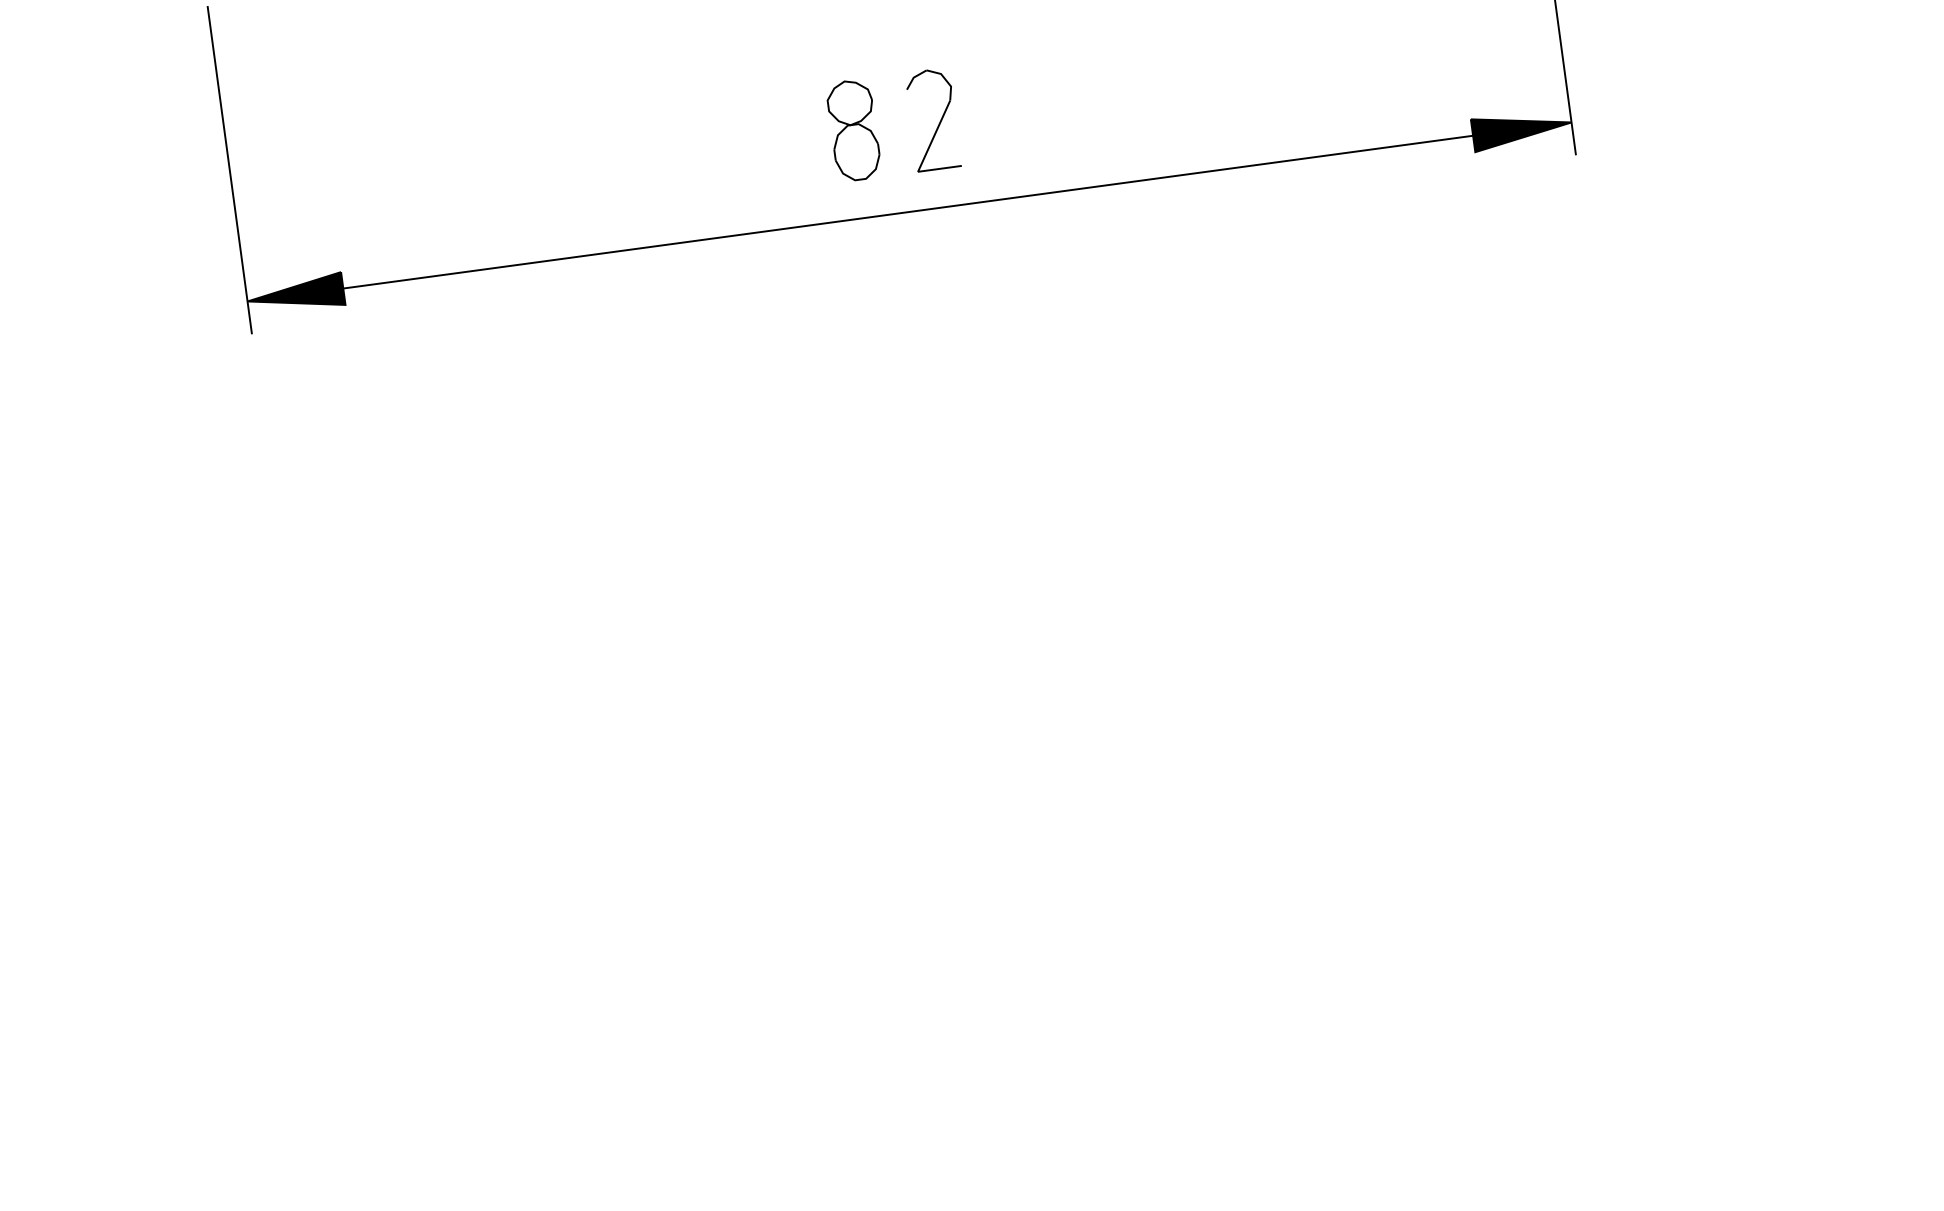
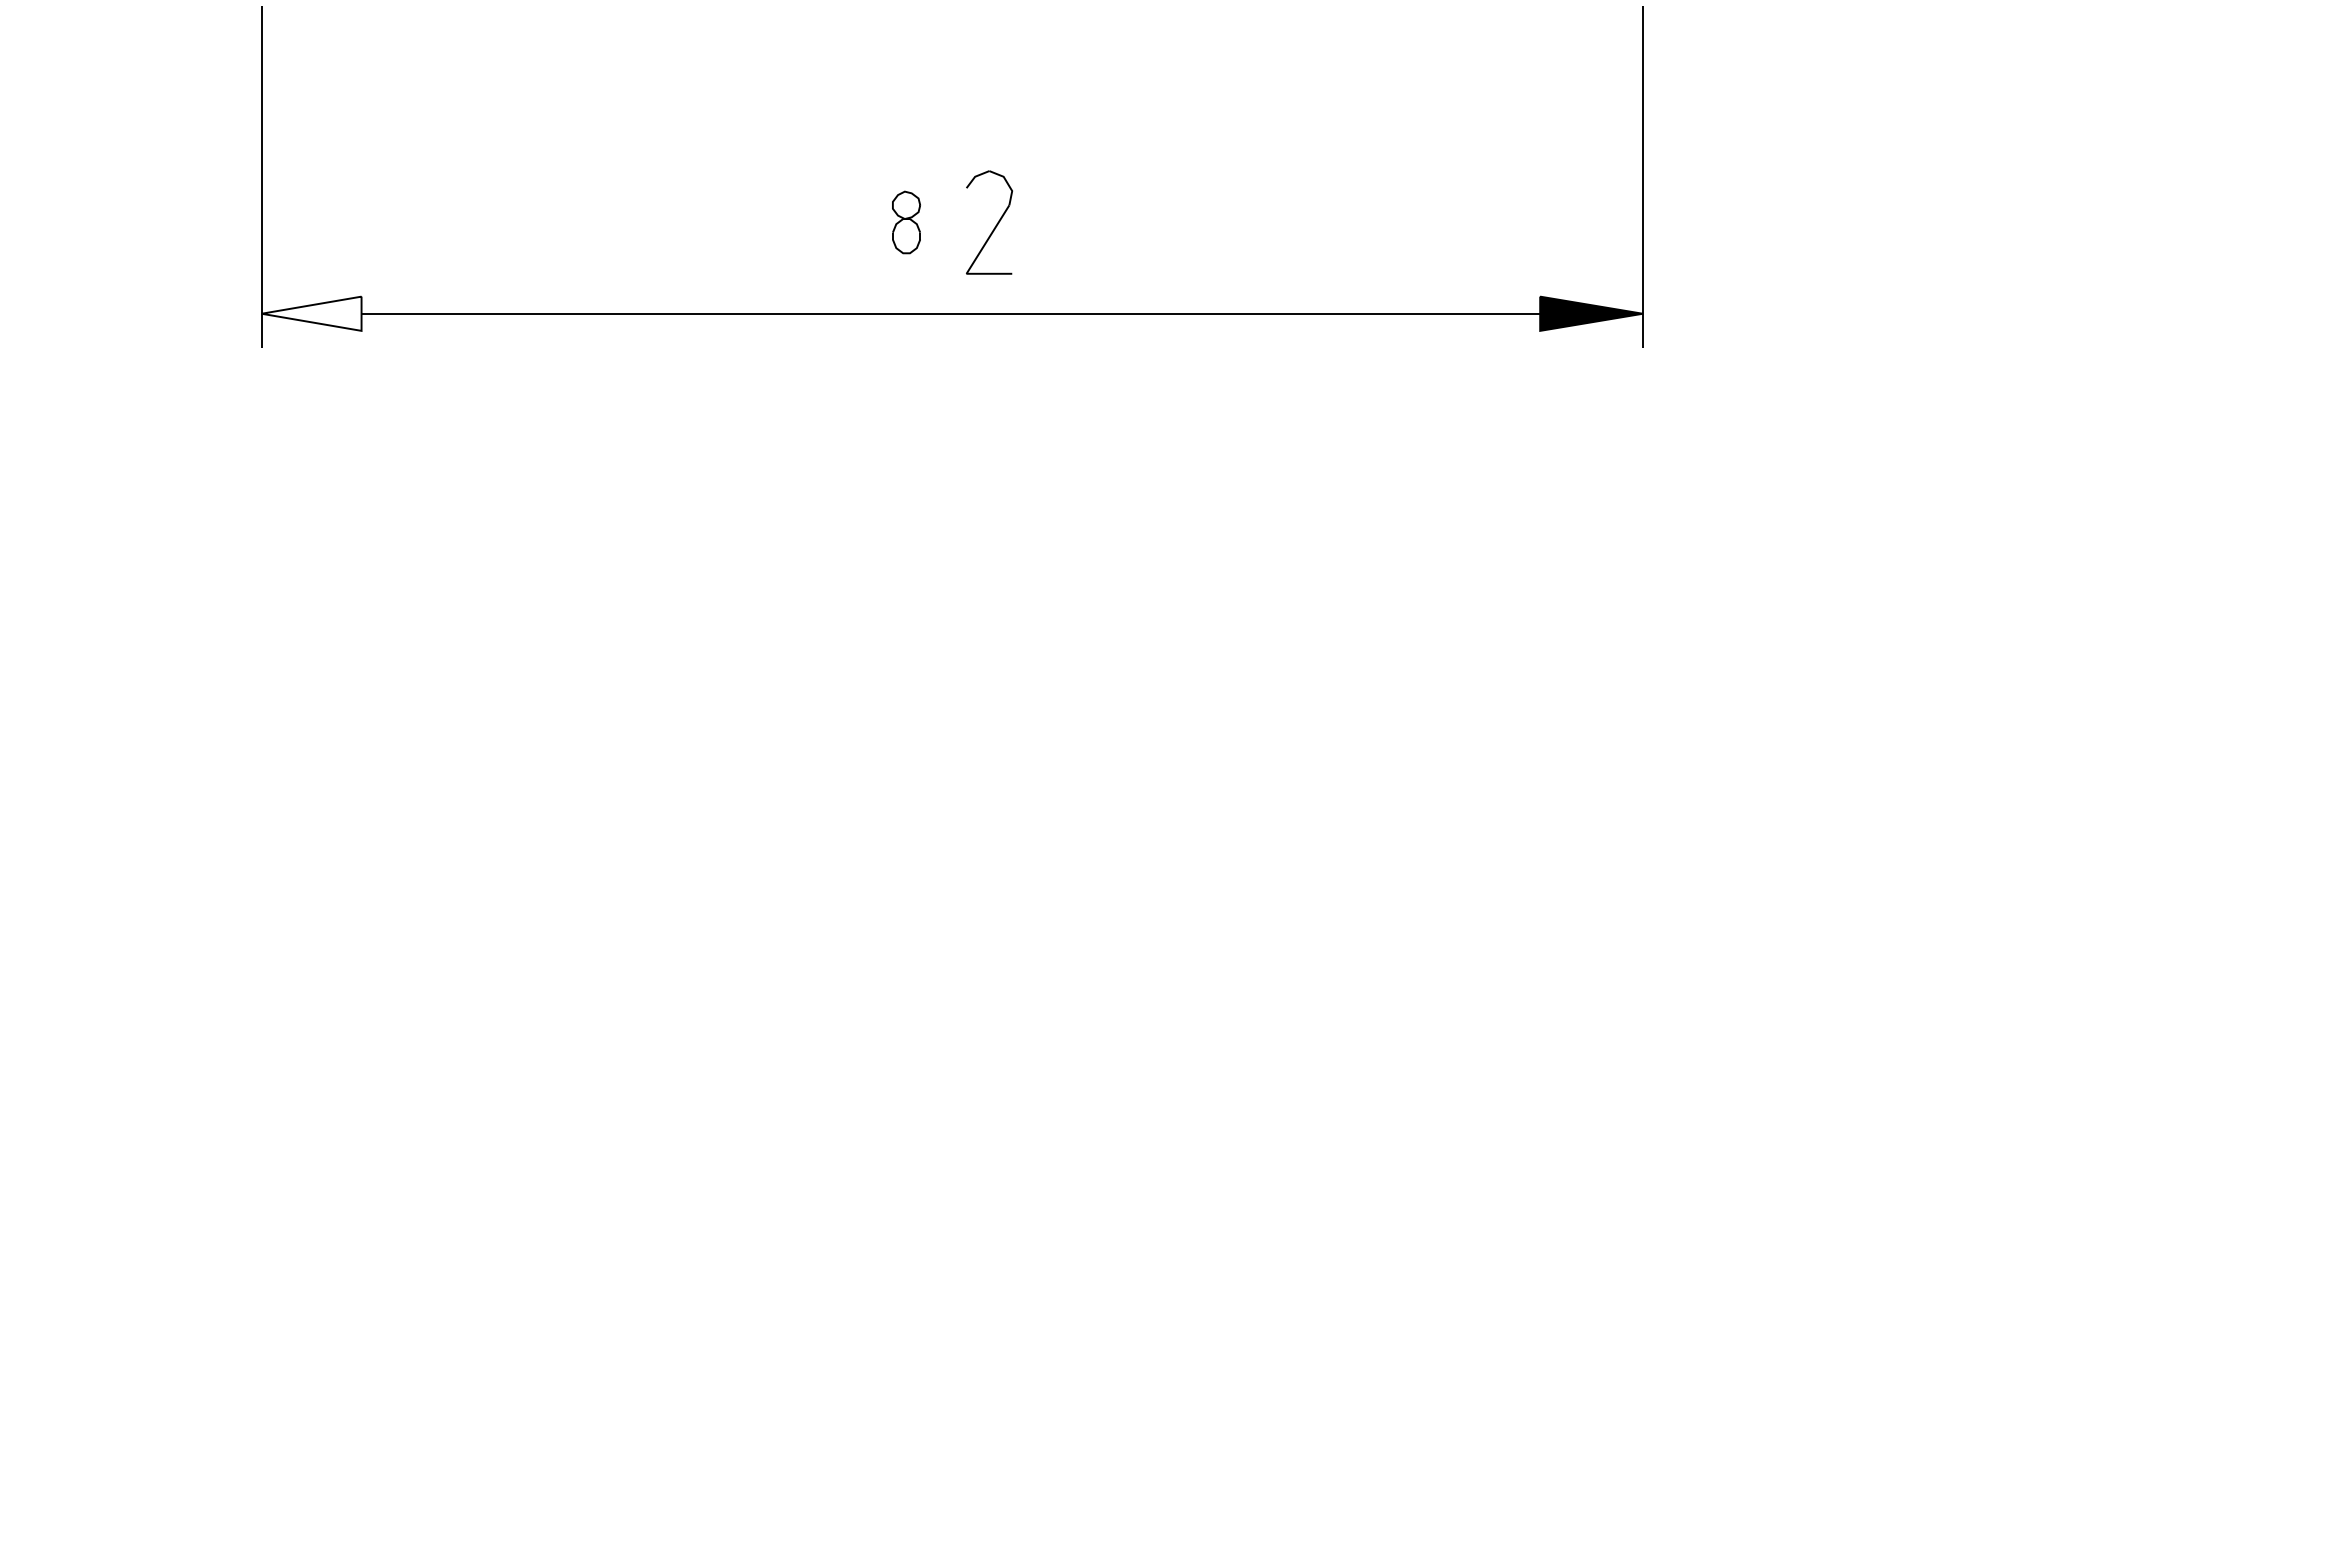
part: (853, 130) -> (906, 222), size x0.6
fill: (295, 294) -> (311, 313), removed

